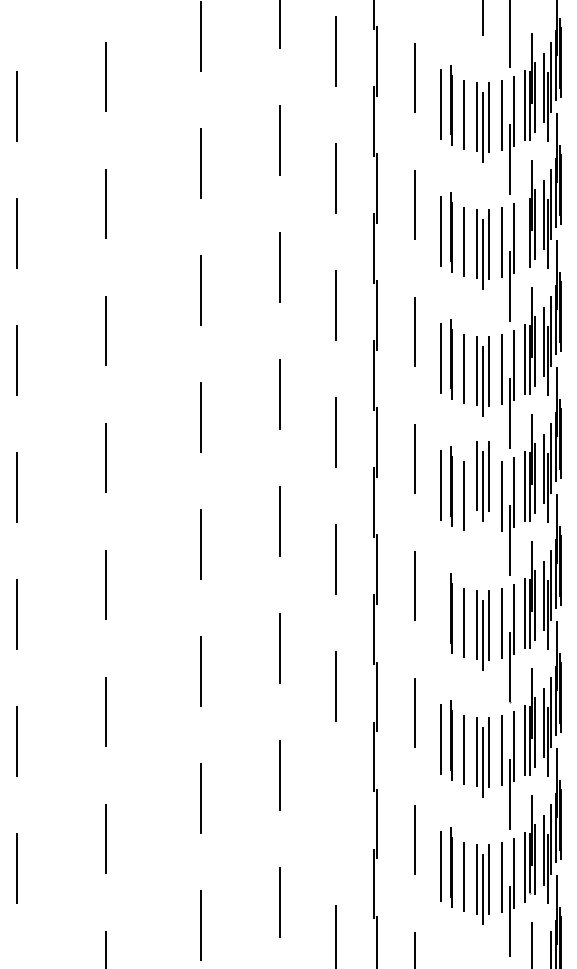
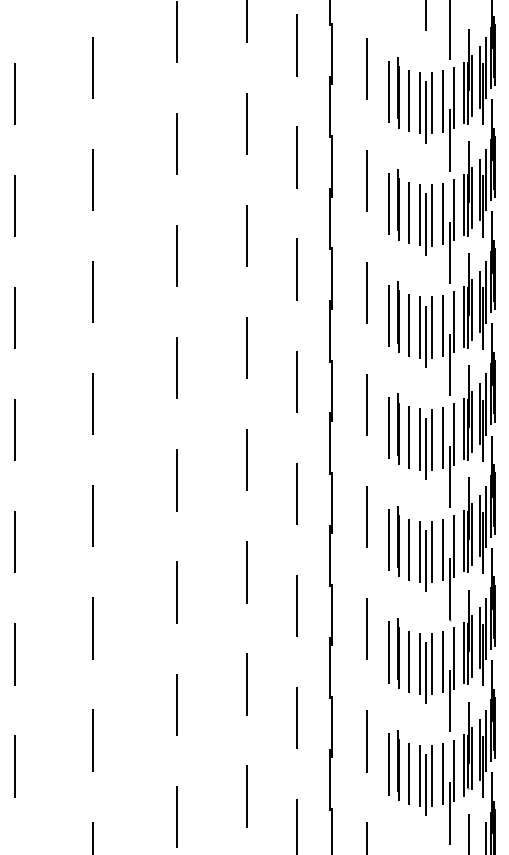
line: (525, 231) -> (463, 204), added
part: (482, 481) -> (425, 444), moved
line: (440, 612) -> (388, 540), added
line: (336, 813) -> (296, 717), added

